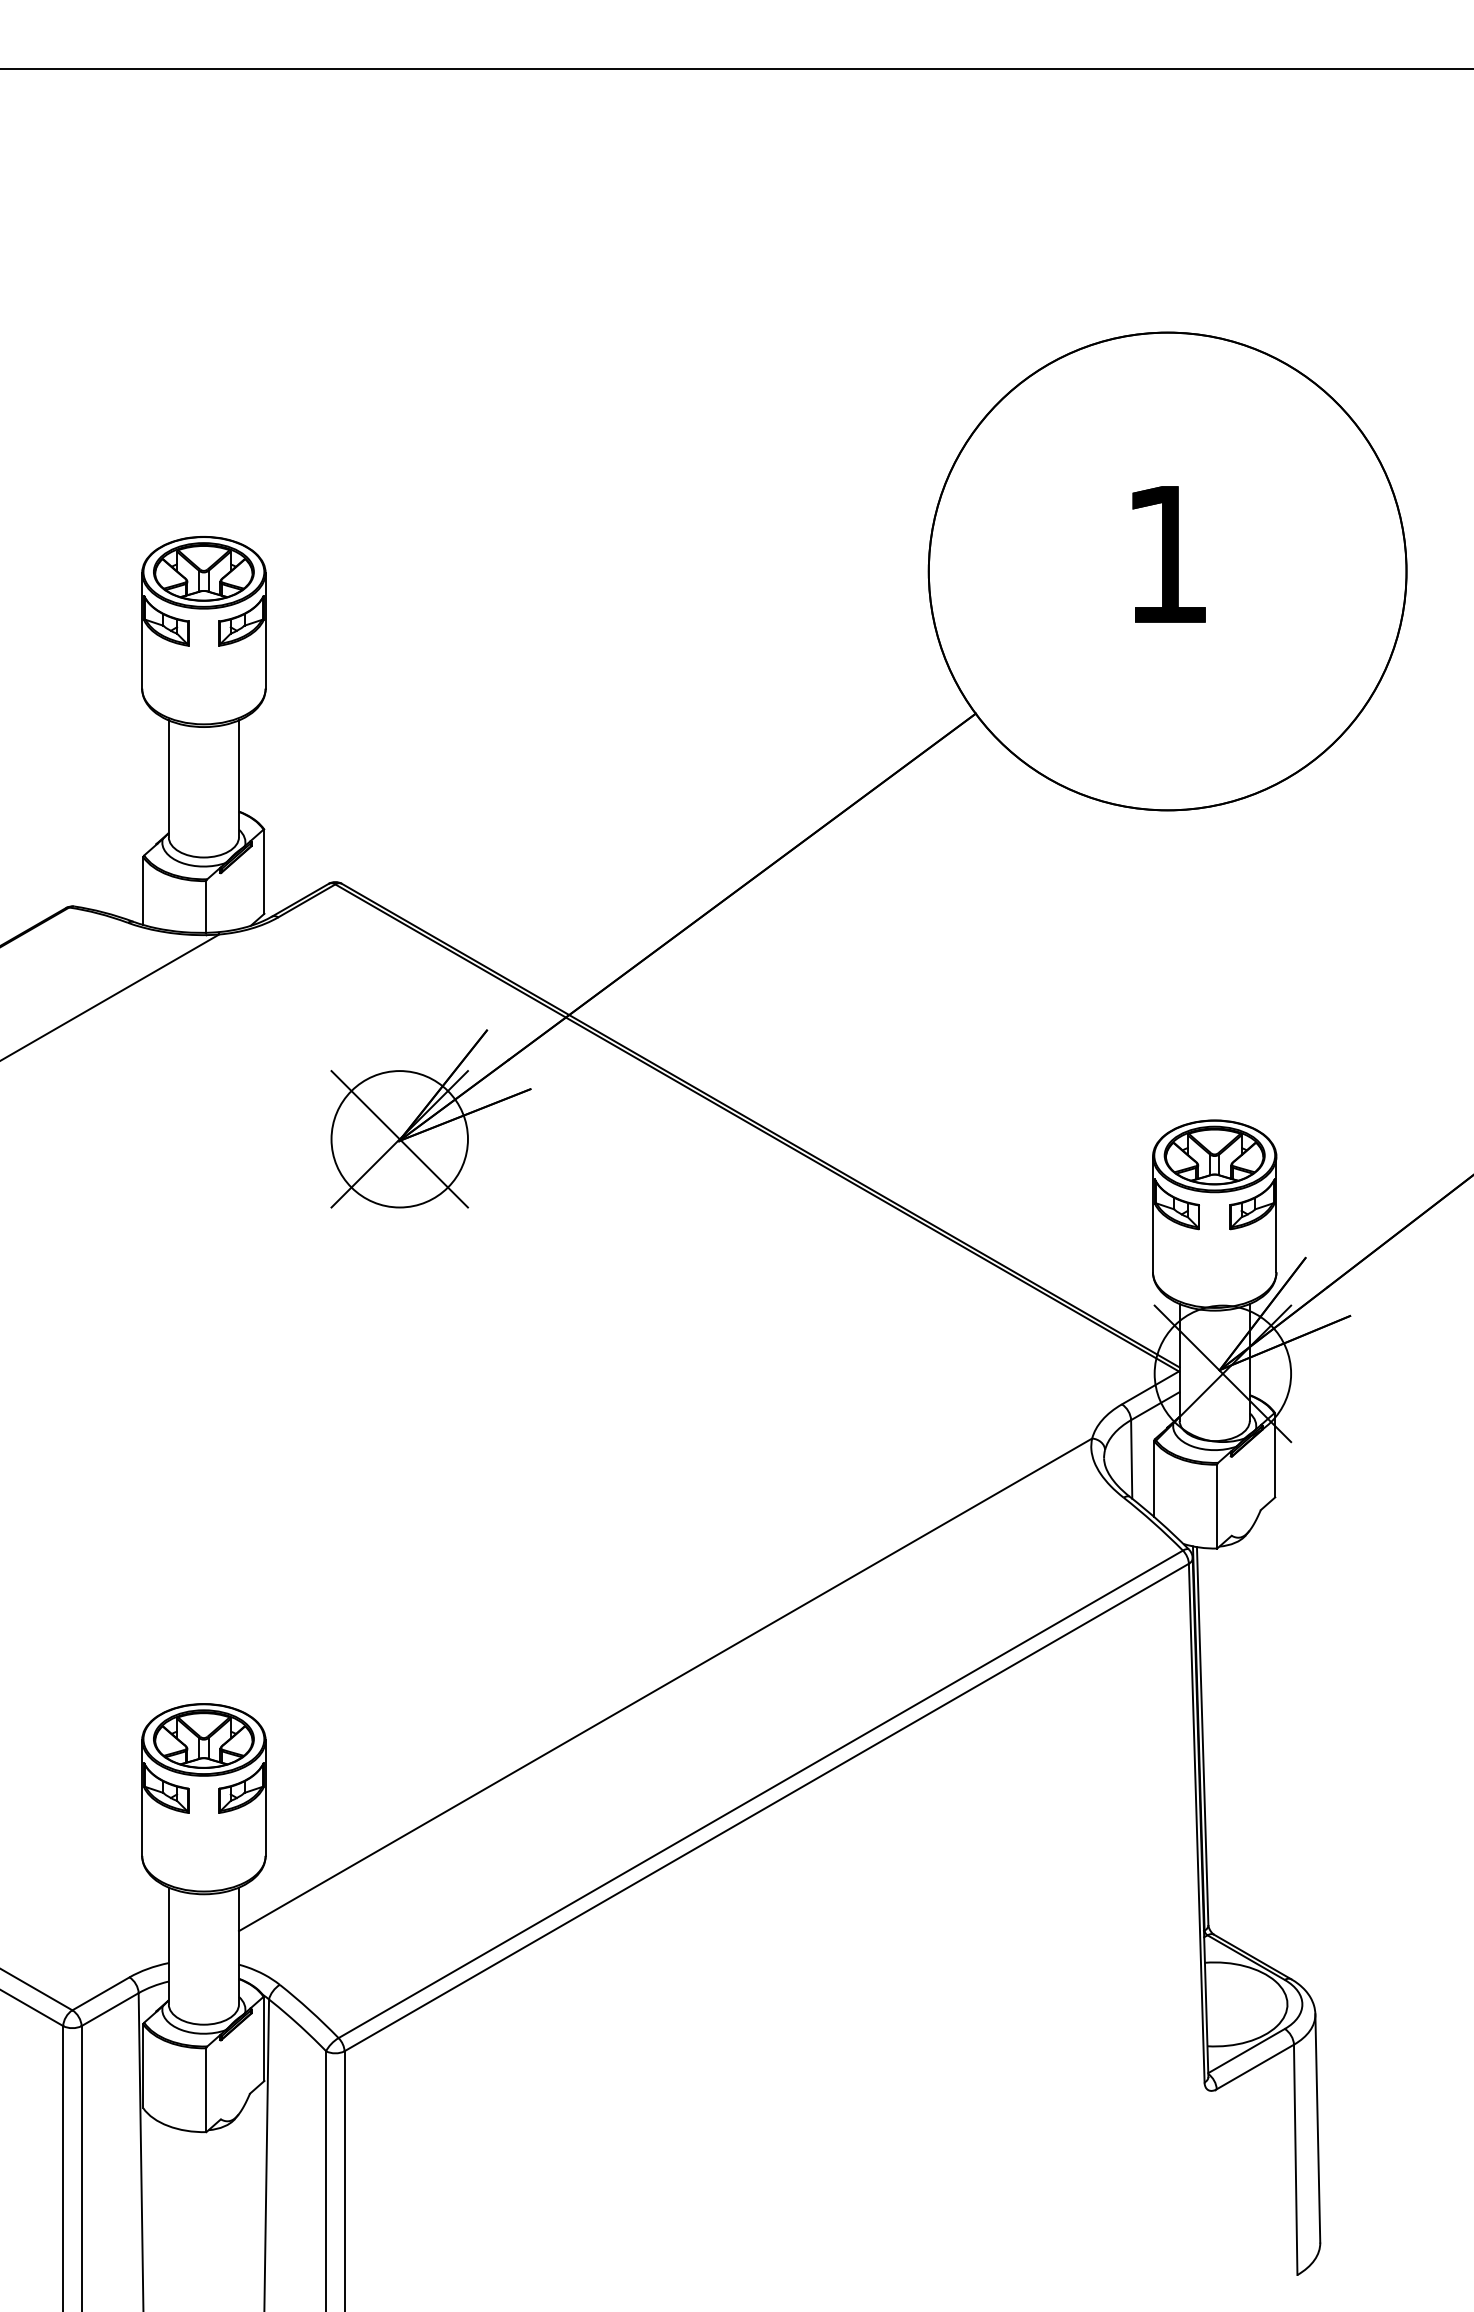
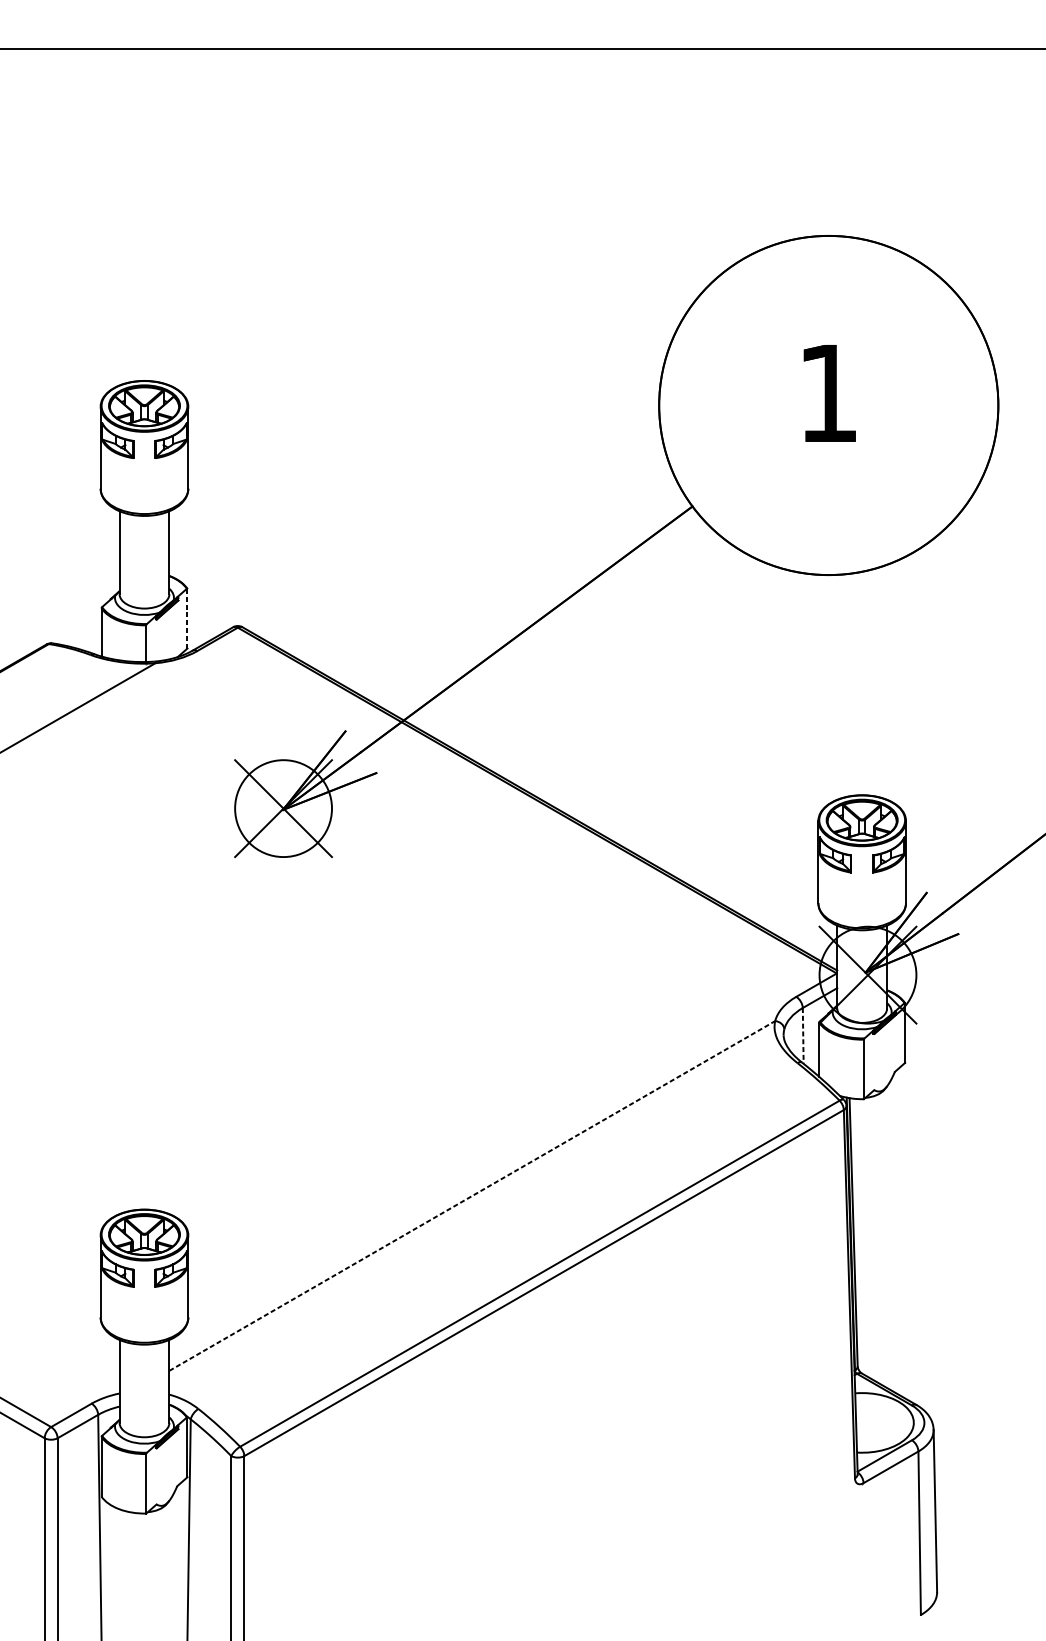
line: (264, 871) -> (187, 618), solid -> dashed
line: (1131, 1459) -> (803, 1035), solid -> dashed
line: (665, 1684) -> (472, 1195), solid -> dashed

